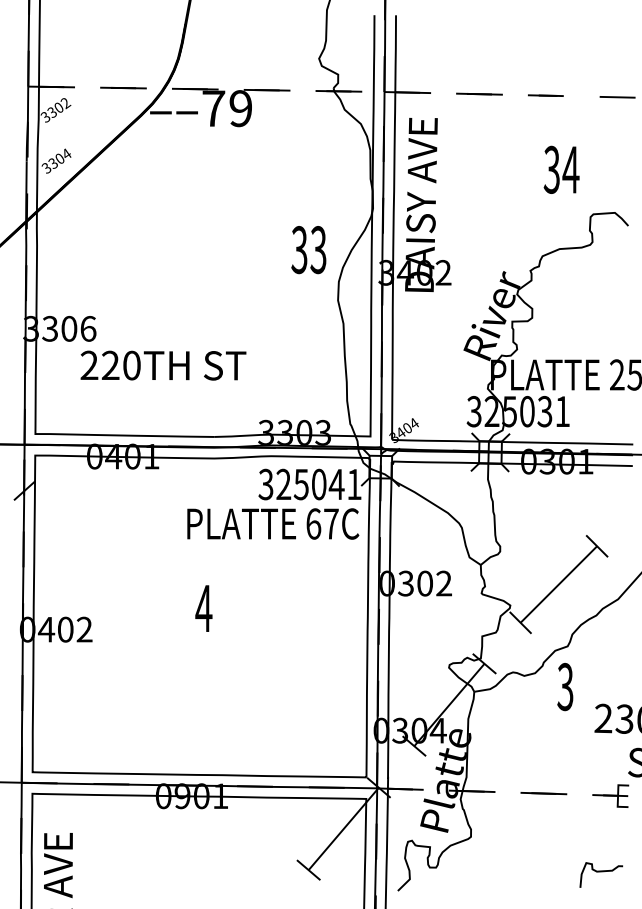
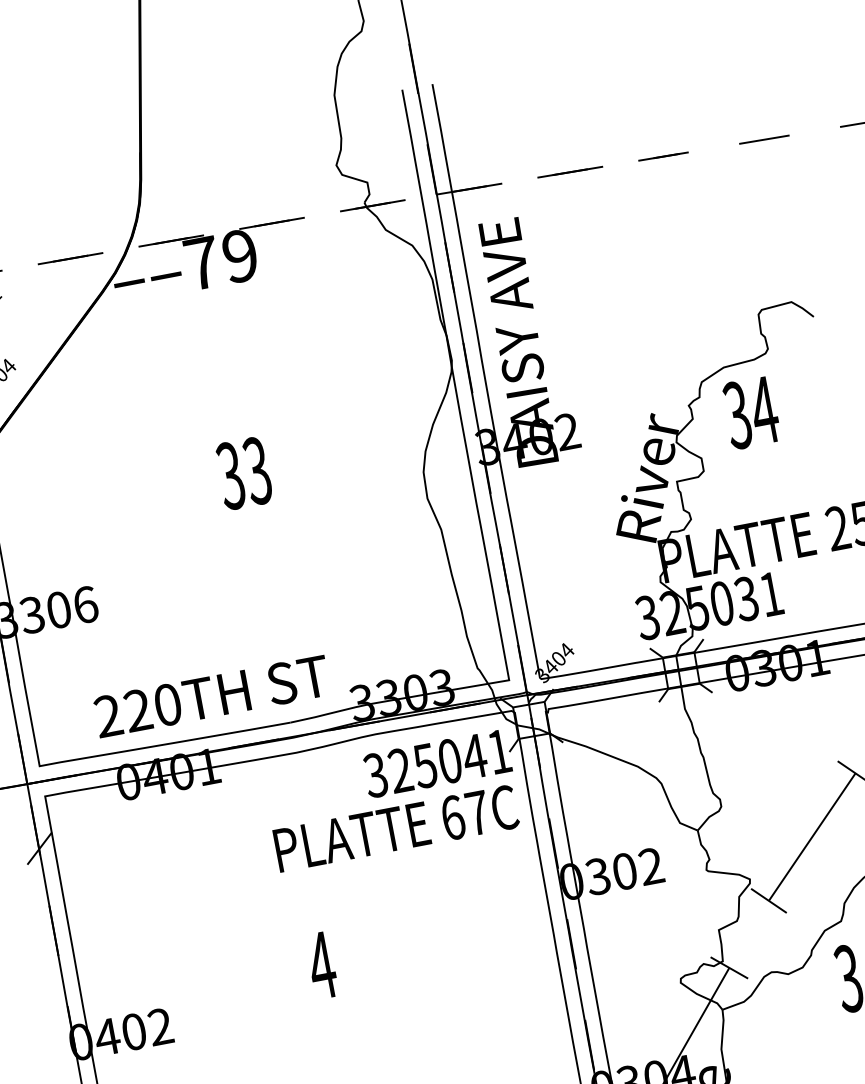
text: (561, 169) -> (750, 412), moved
text: (308, 250) -> (243, 474), moved
text: (163, 365) -> (212, 696), moved

